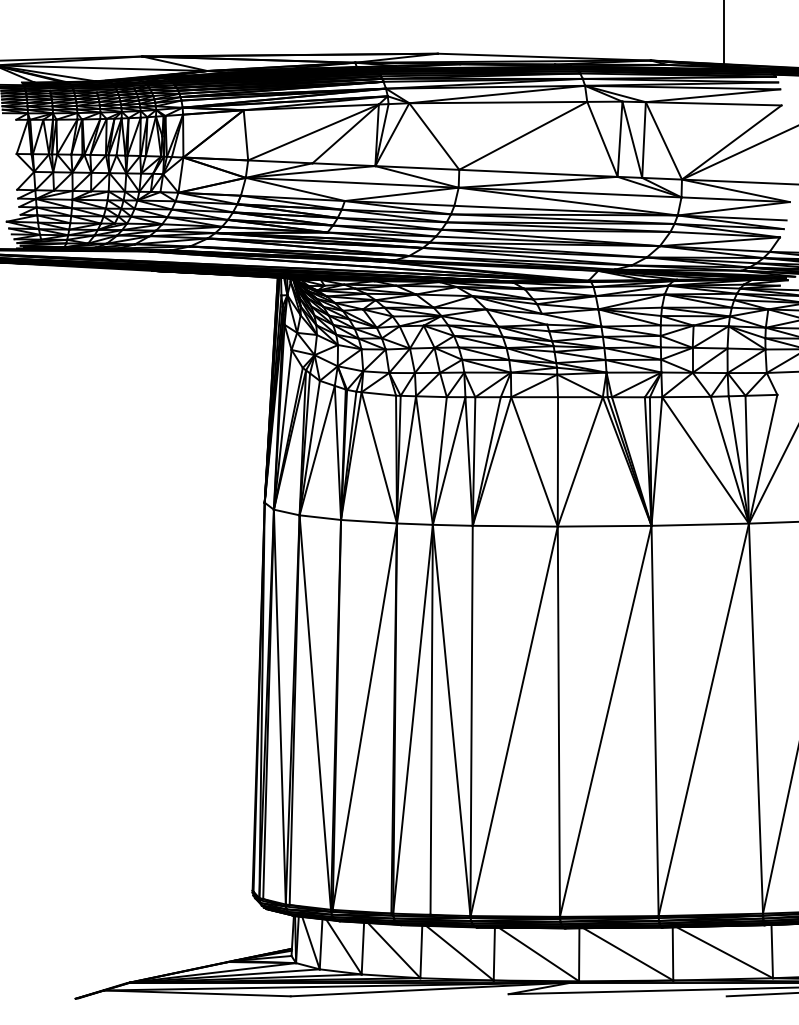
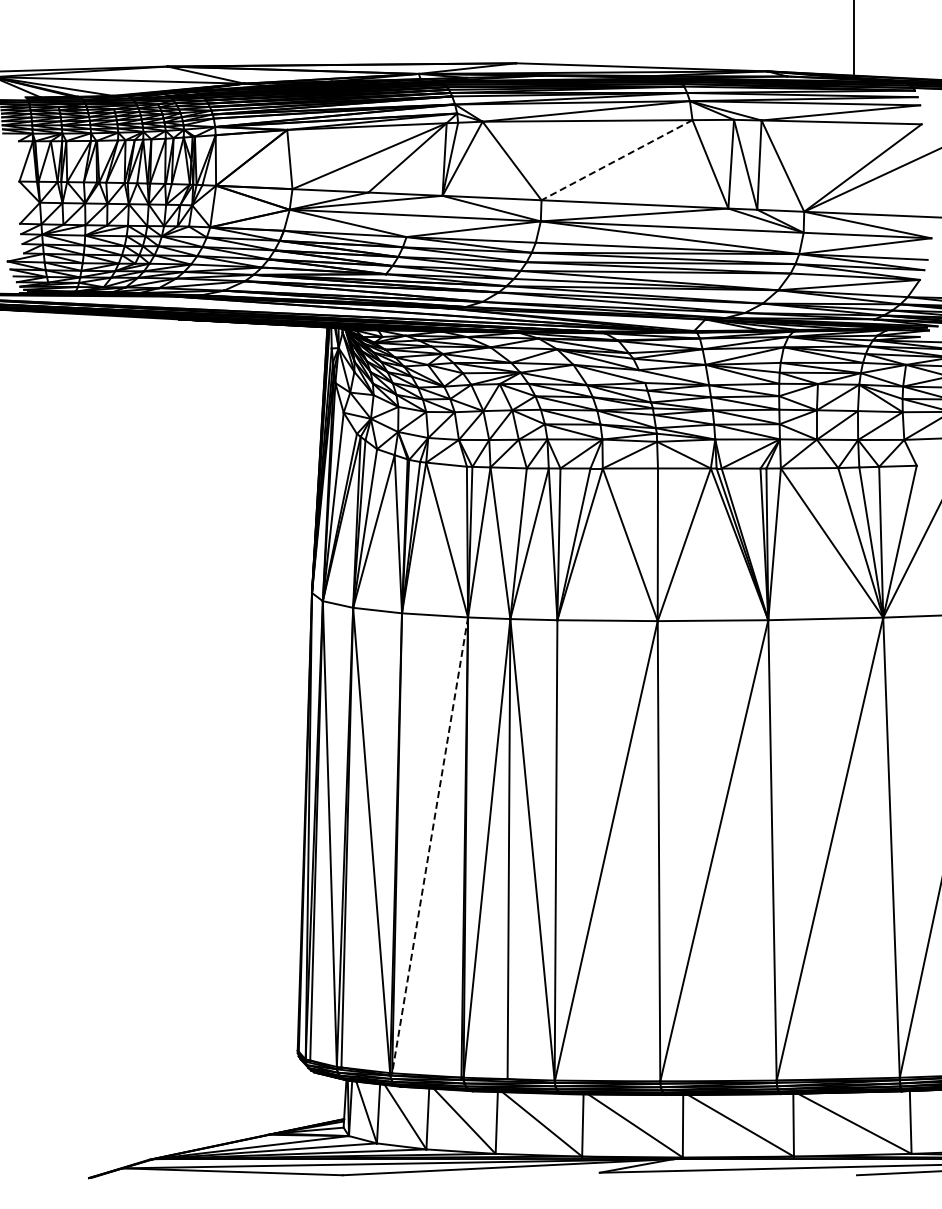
line: (522, 136) -> (616, 160), solid -> dashed
line: (365, 716) -> (430, 845), solid -> dashed

